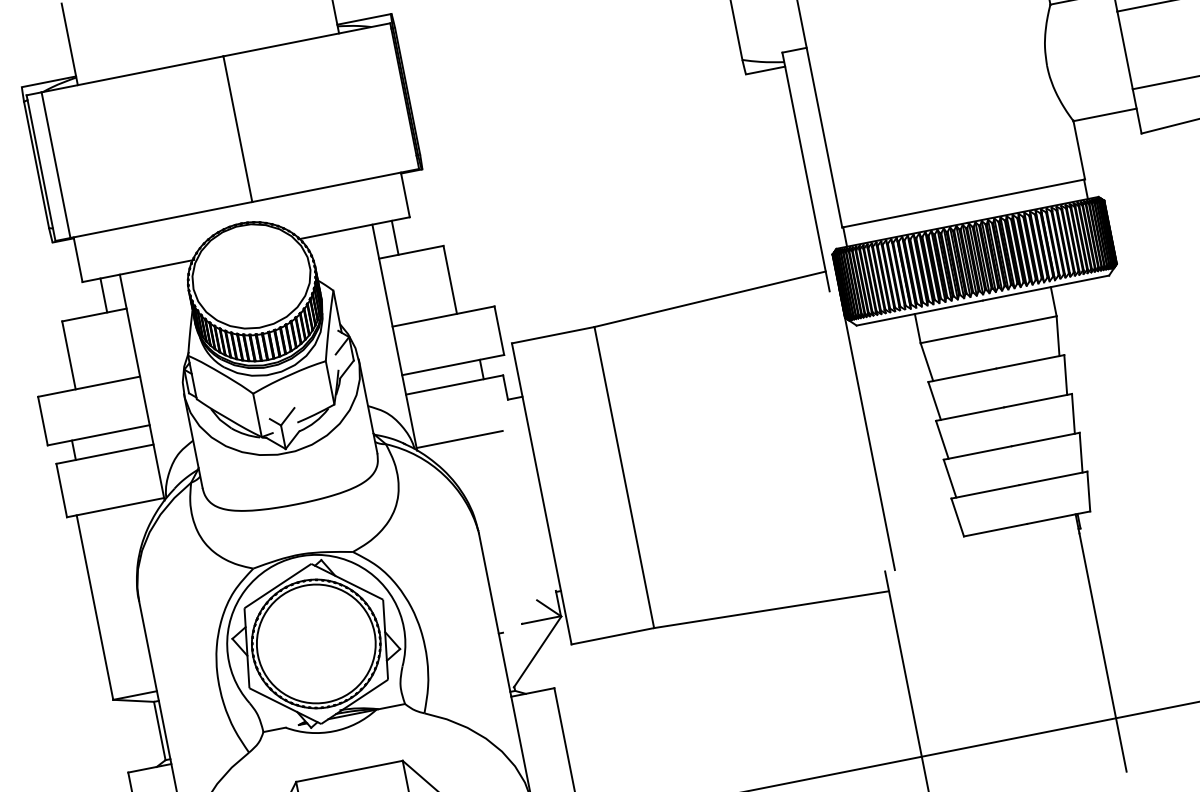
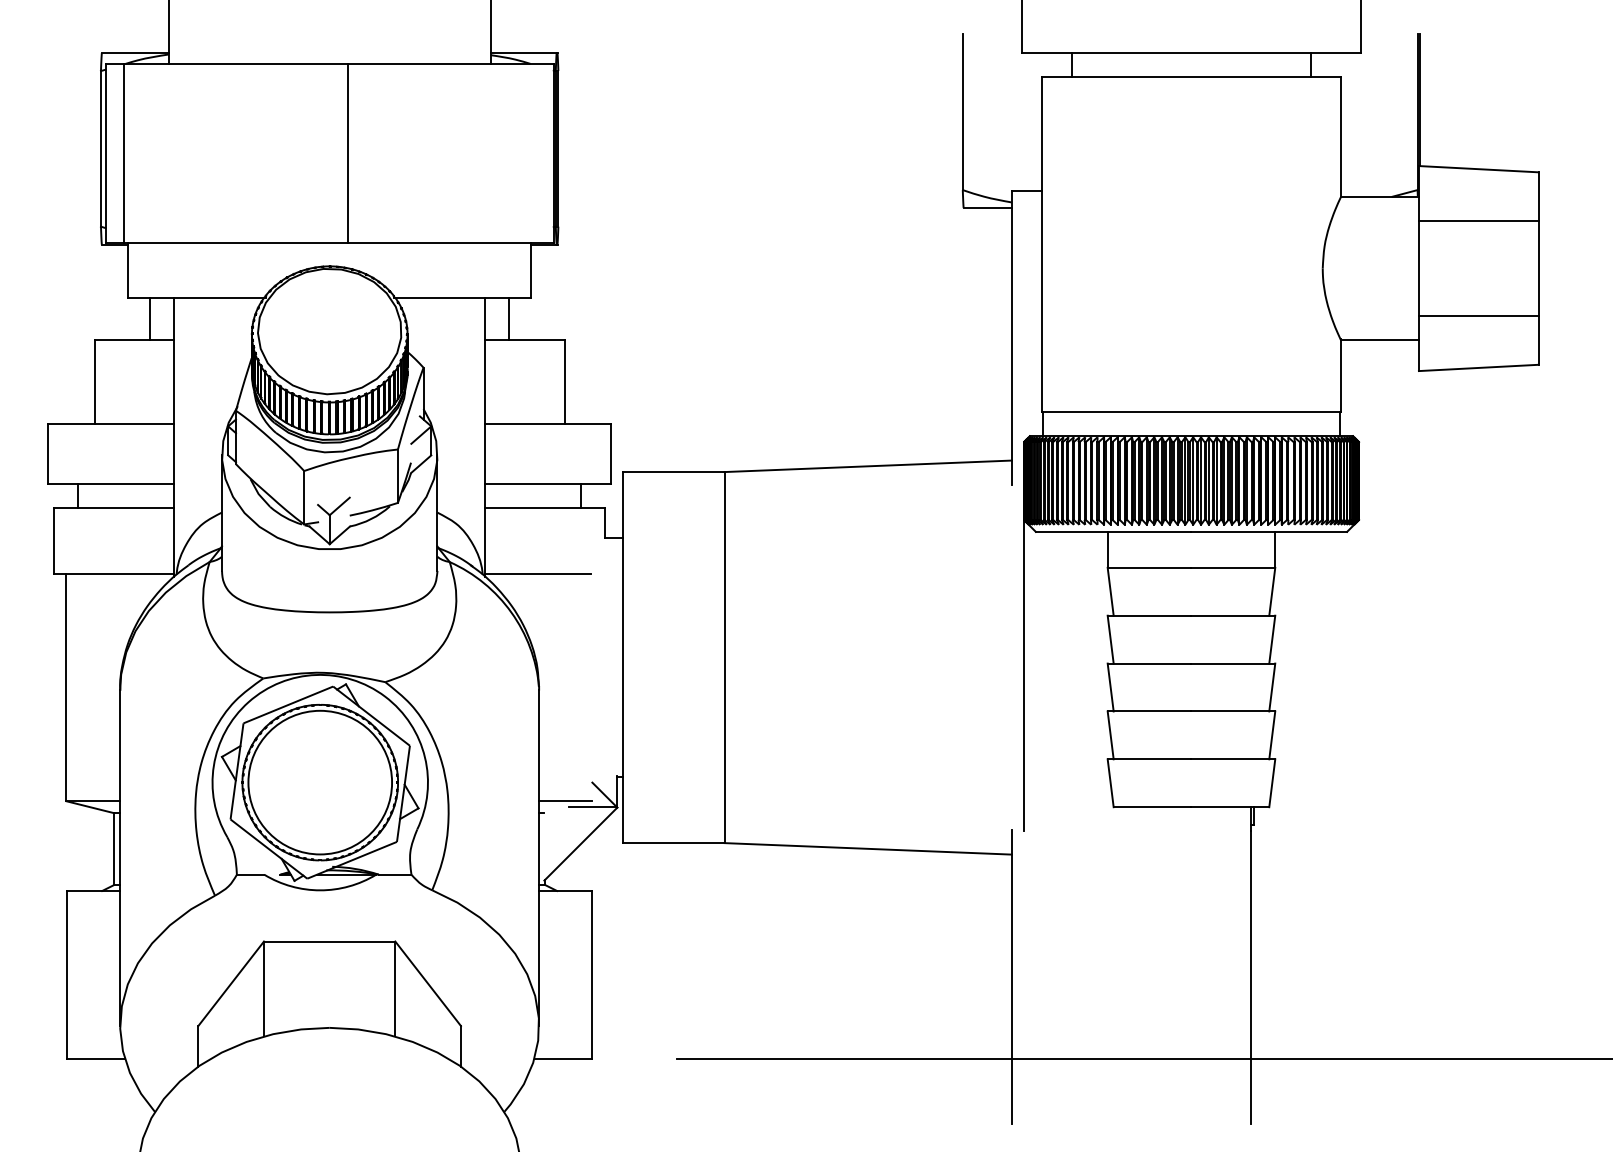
line: (518, 619) -> (565, 801), added

